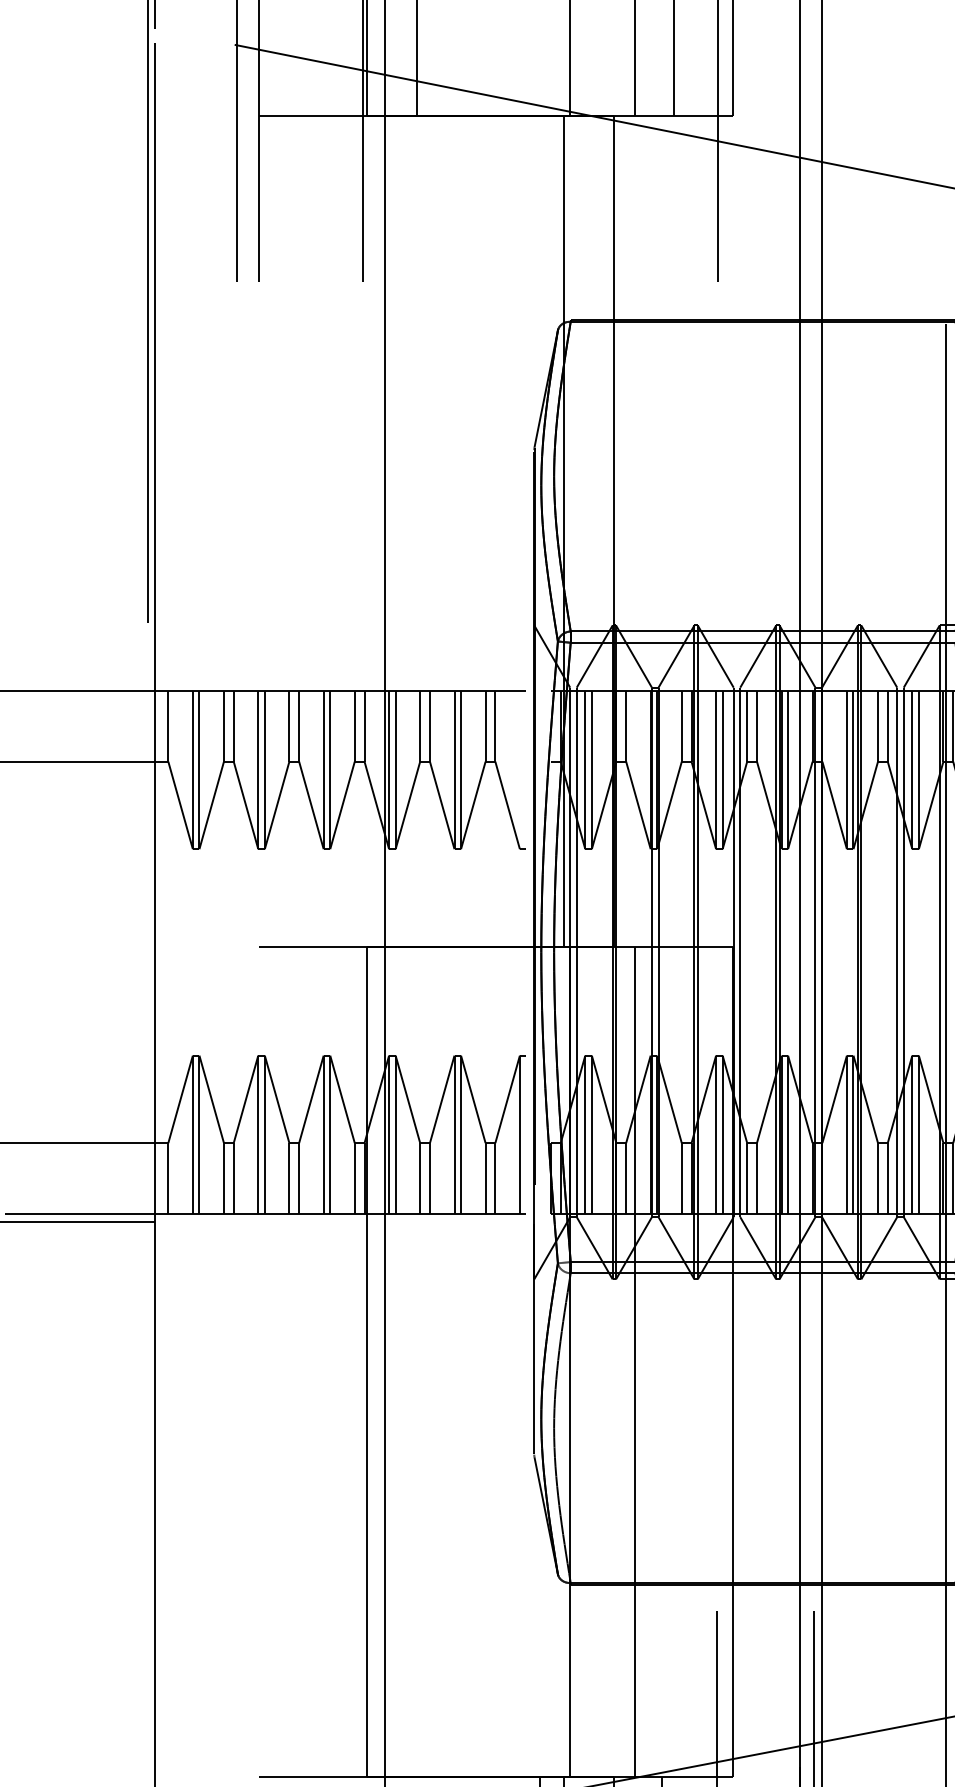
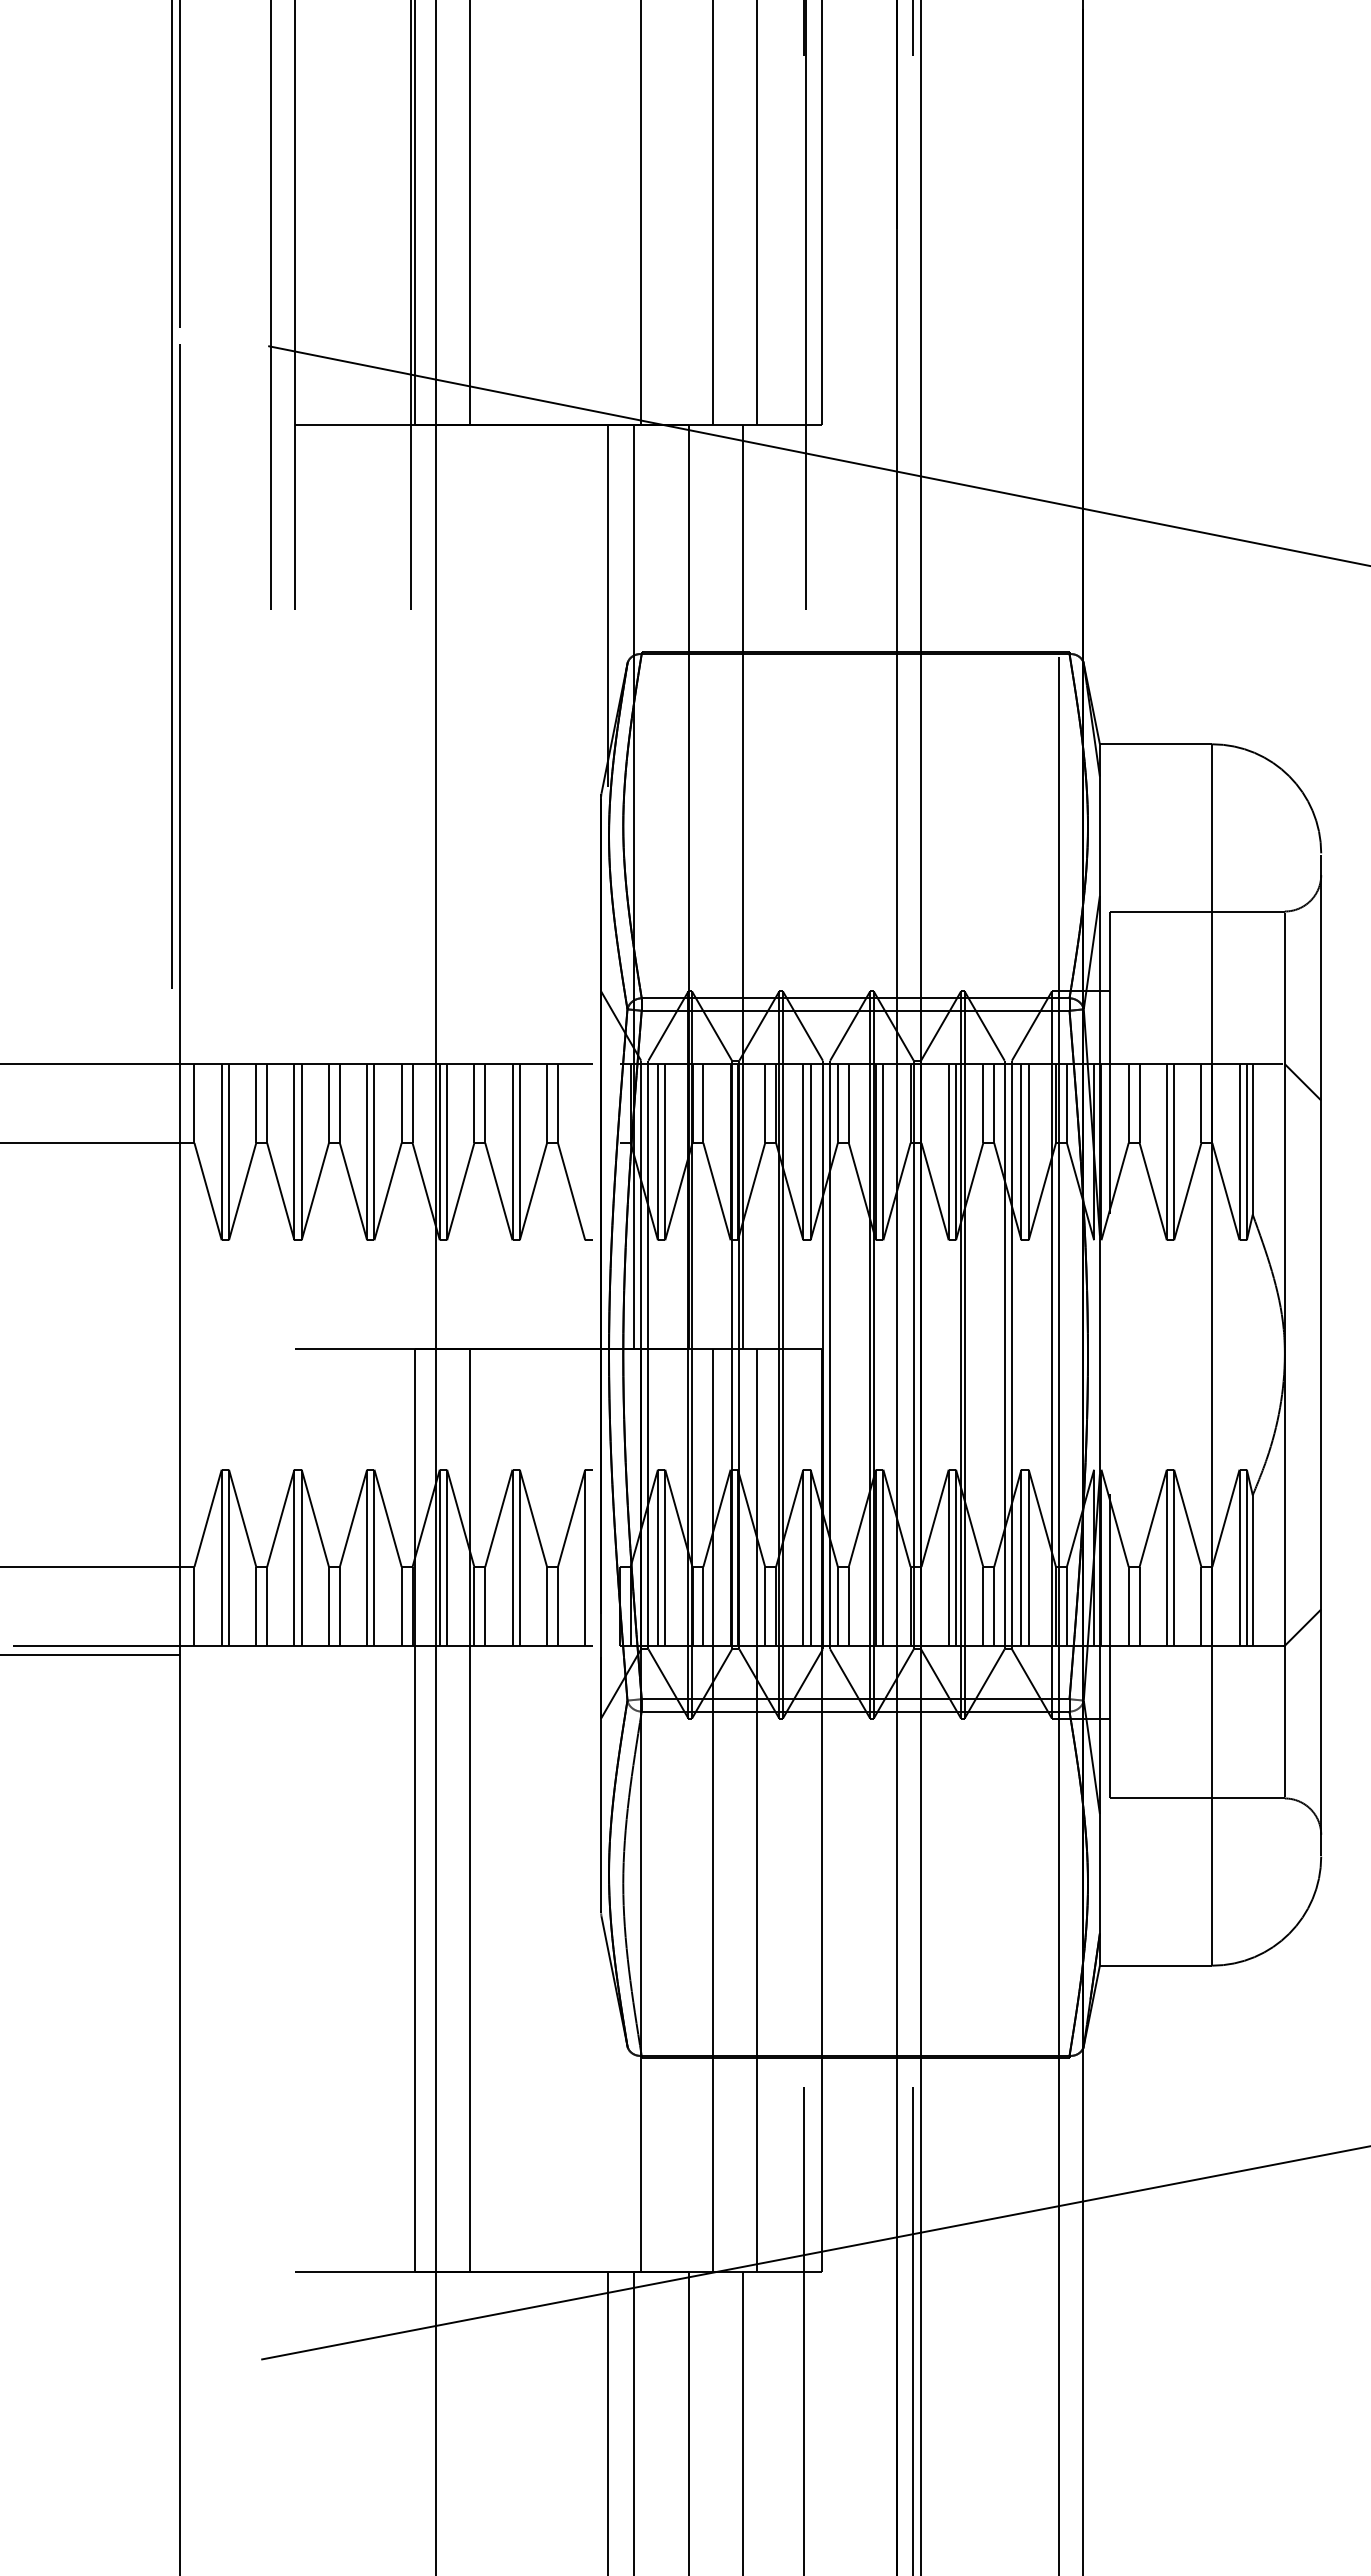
line: (539, 278) -> (607, 605), added
line: (661, 530) -> (742, 886), added
line: (416, 1361) -> (470, 1809), added
line: (673, 1361) -> (756, 1809), added

